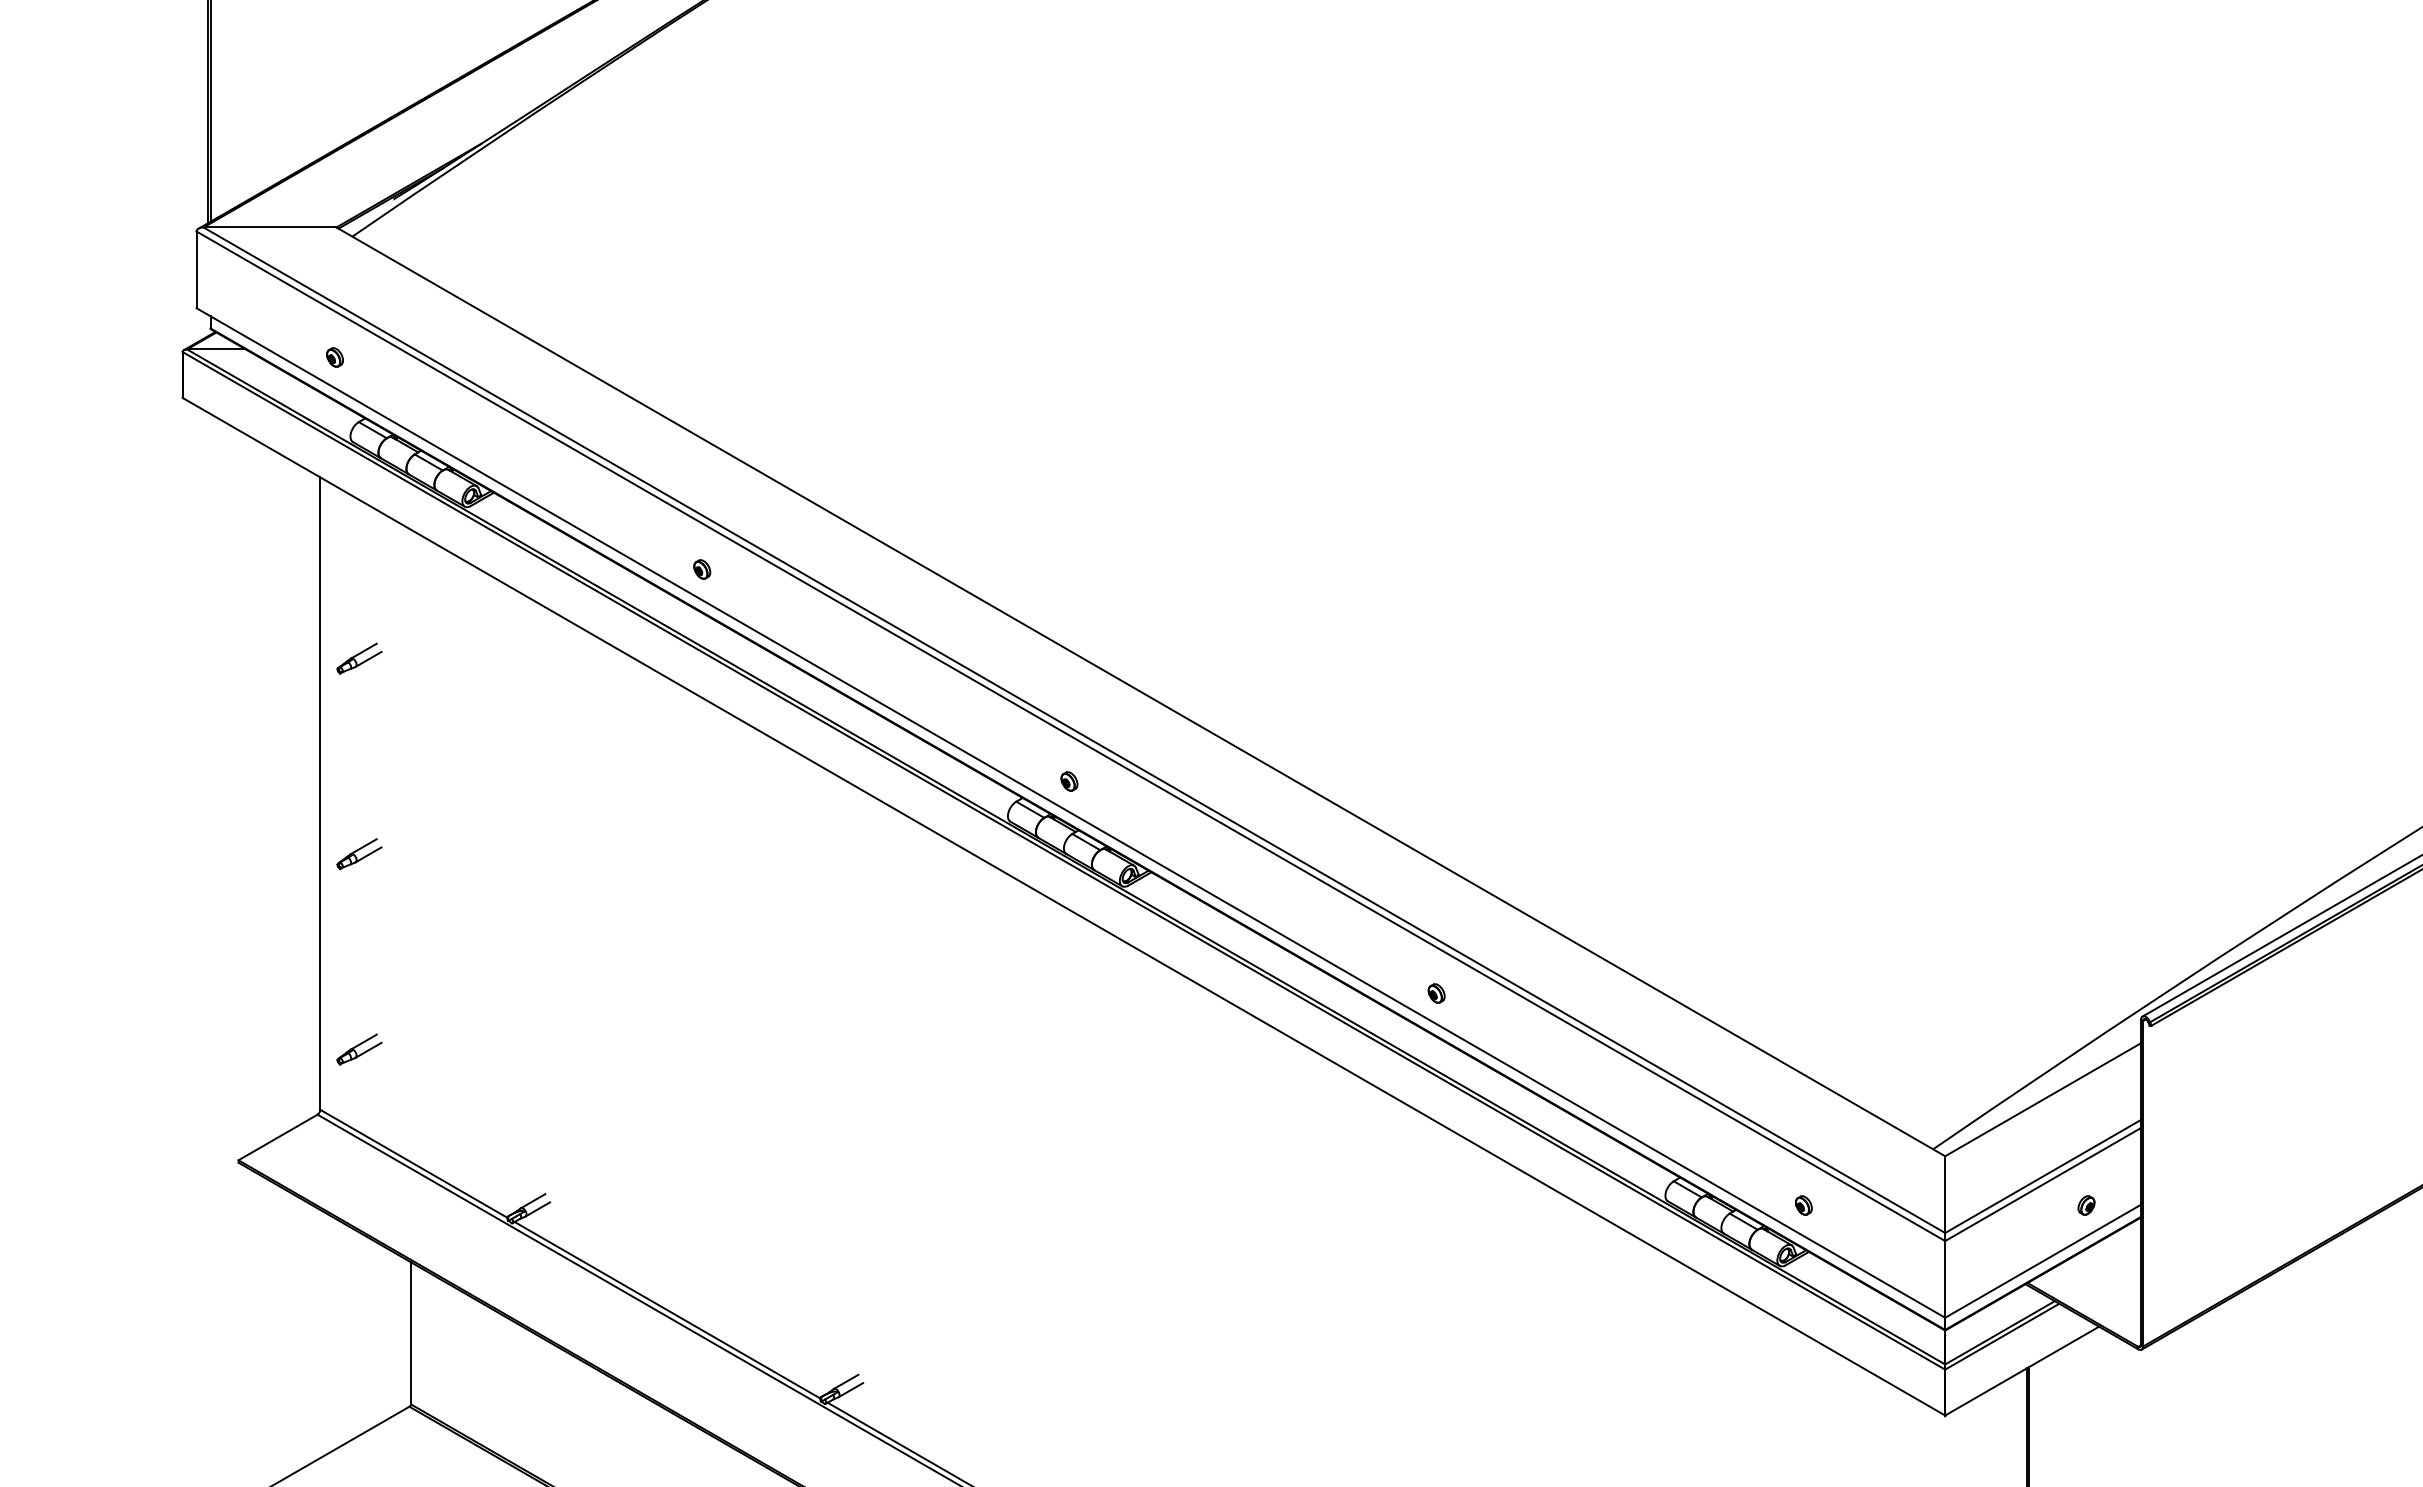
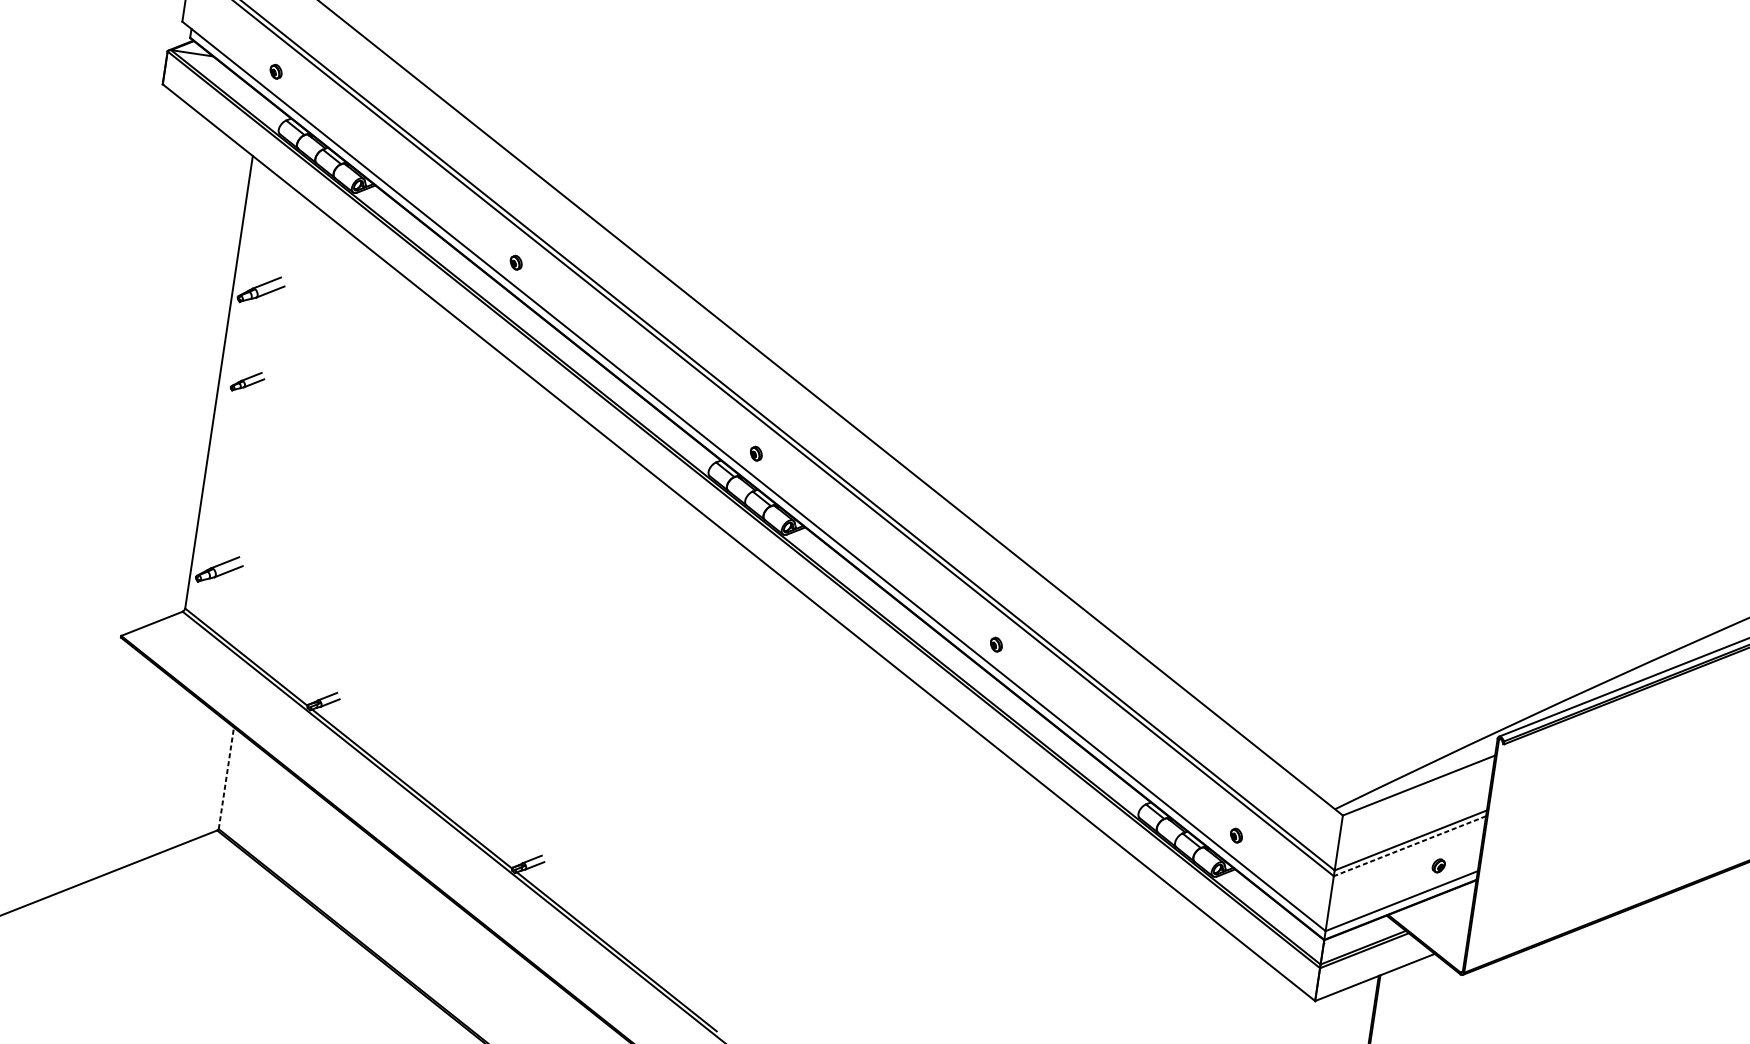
part: (359, 658) -> (261, 289), size x1.4
part: (359, 854) -> (247, 382), moved
part: (359, 1049) -> (219, 569), size x1.4
line: (2042, 1184) -> (1409, 846), solid -> dashed
line: (411, 1333) -> (226, 778), solid -> dashed

